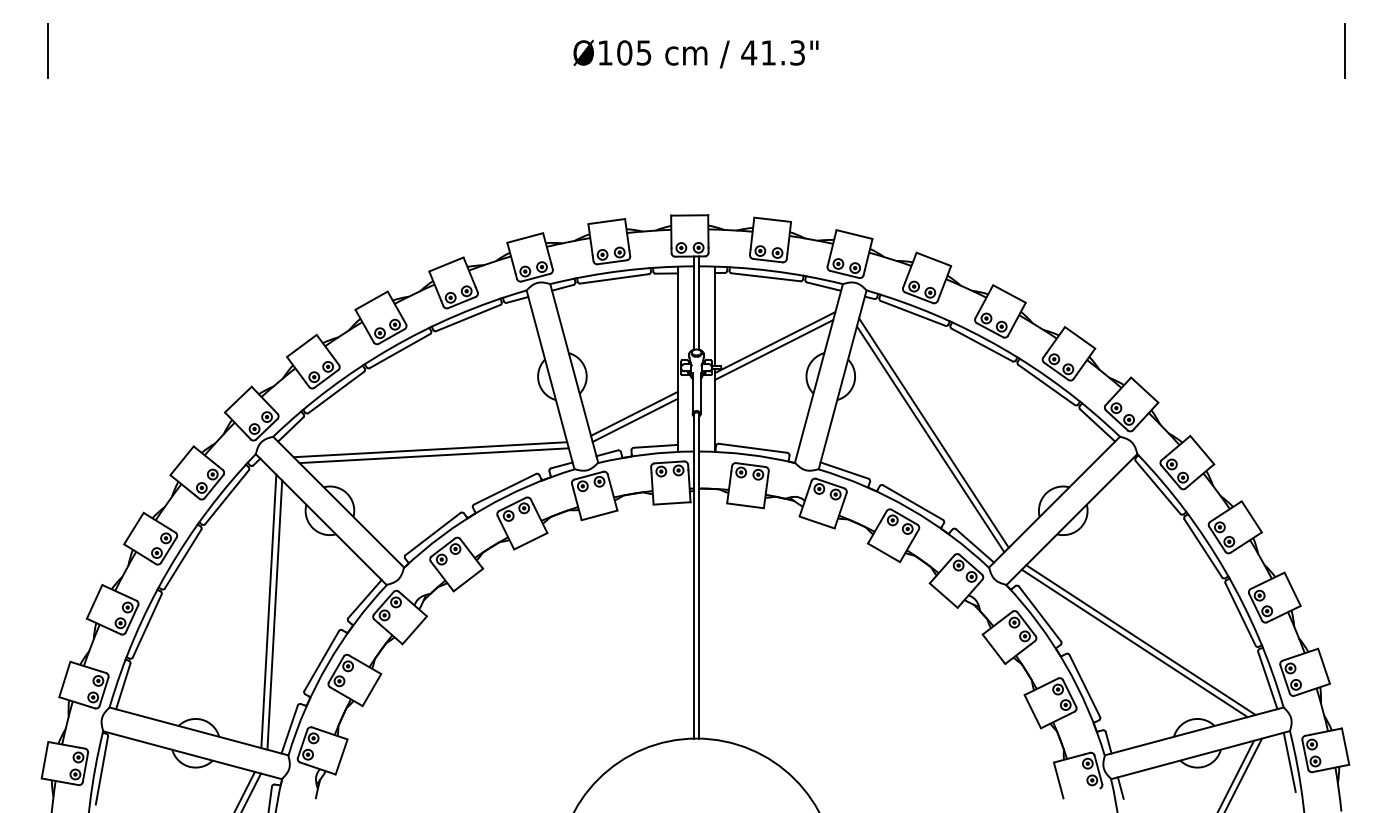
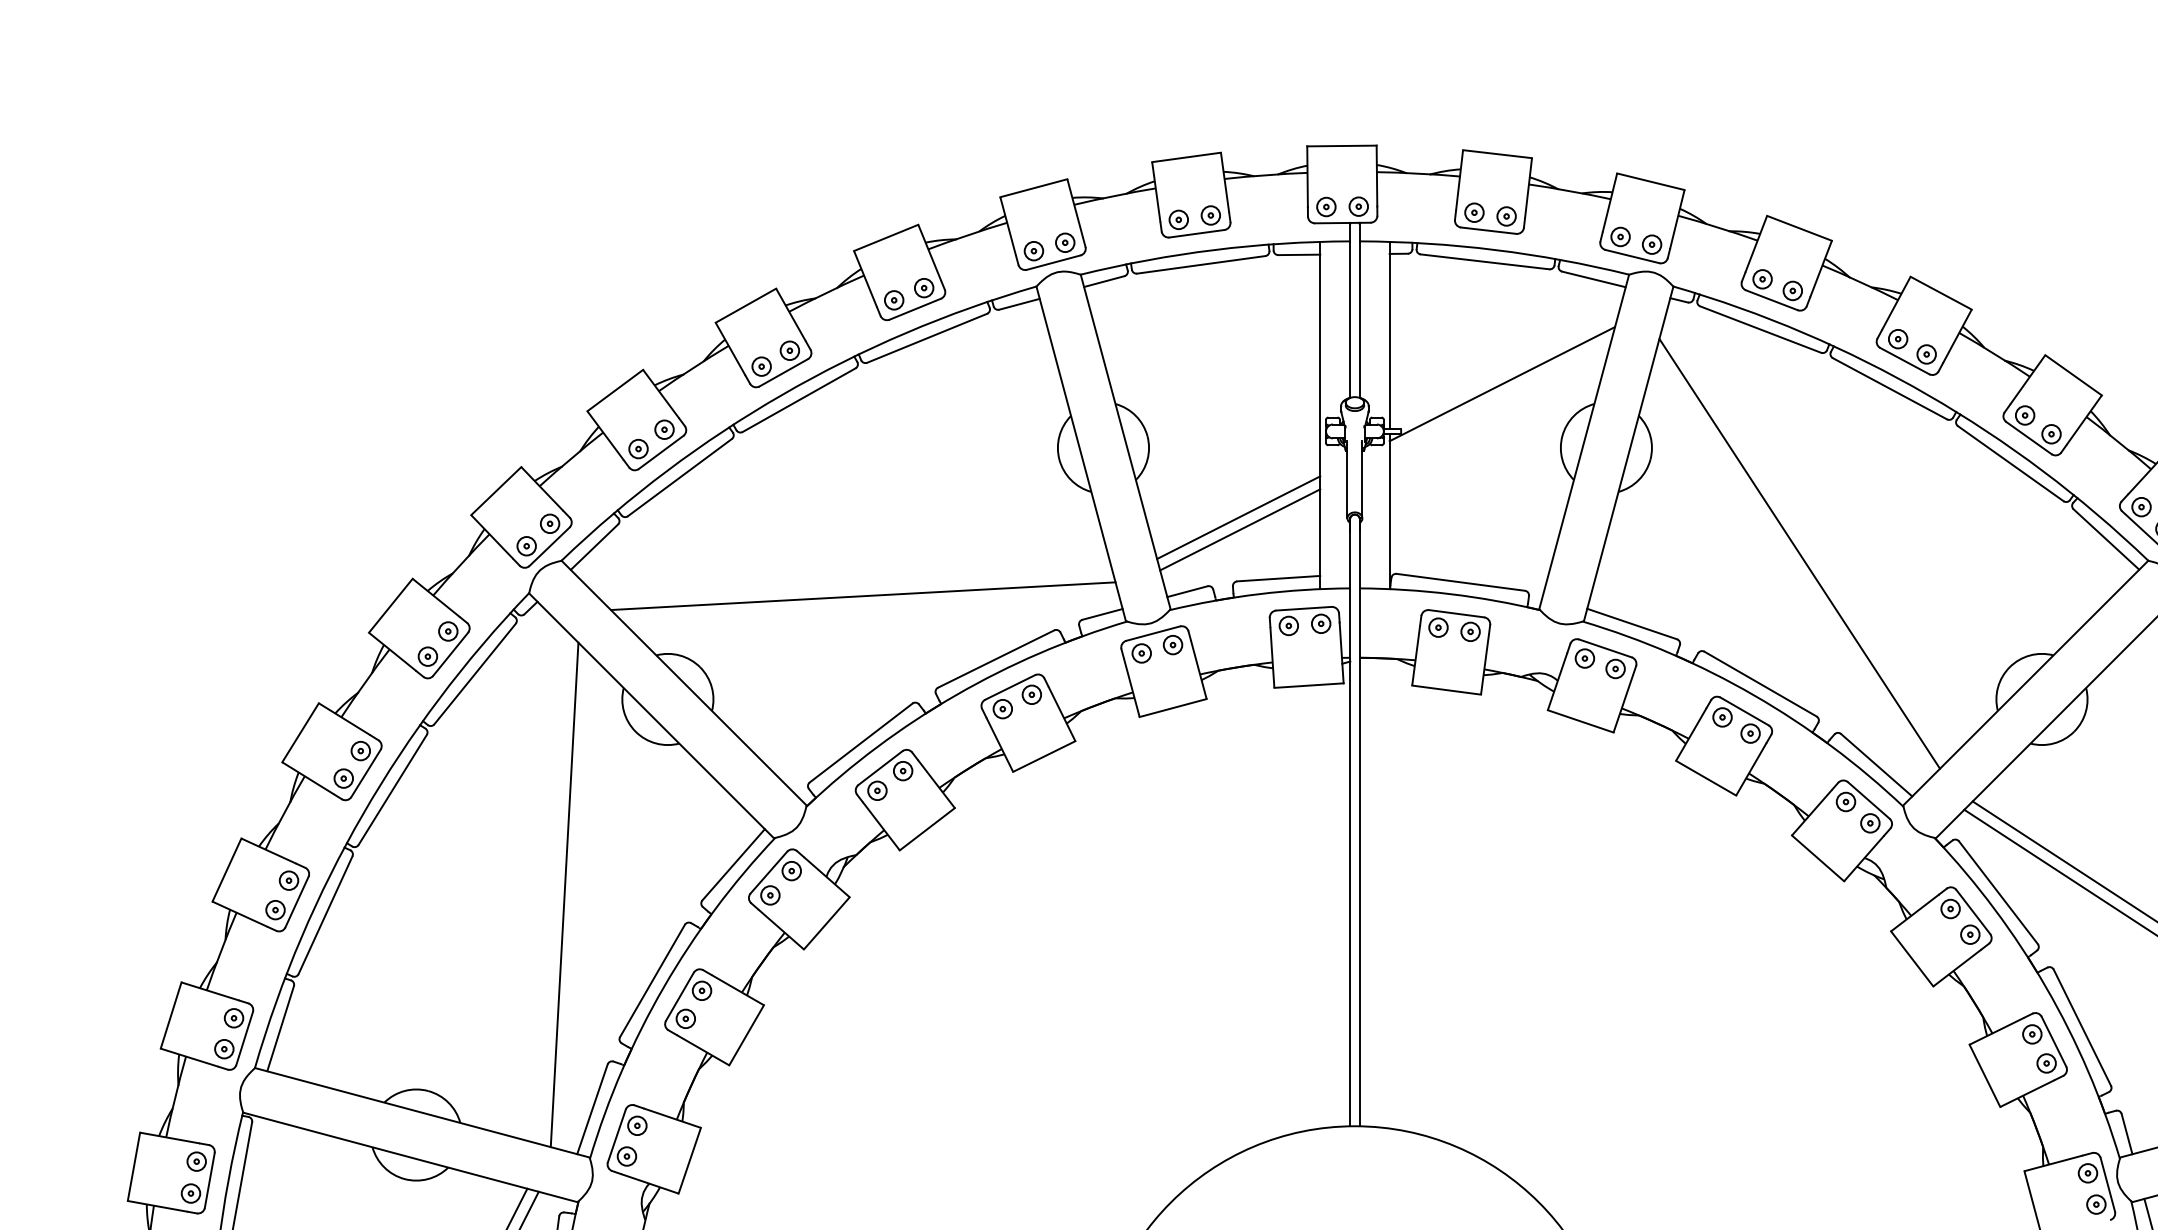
line: (774, 349) -> (1500, 397), removed
line: (930, 439) -> (1793, 565), removed
line: (430, 449) -> (856, 584), removed
line: (268, 611) -> (552, 888), removed

